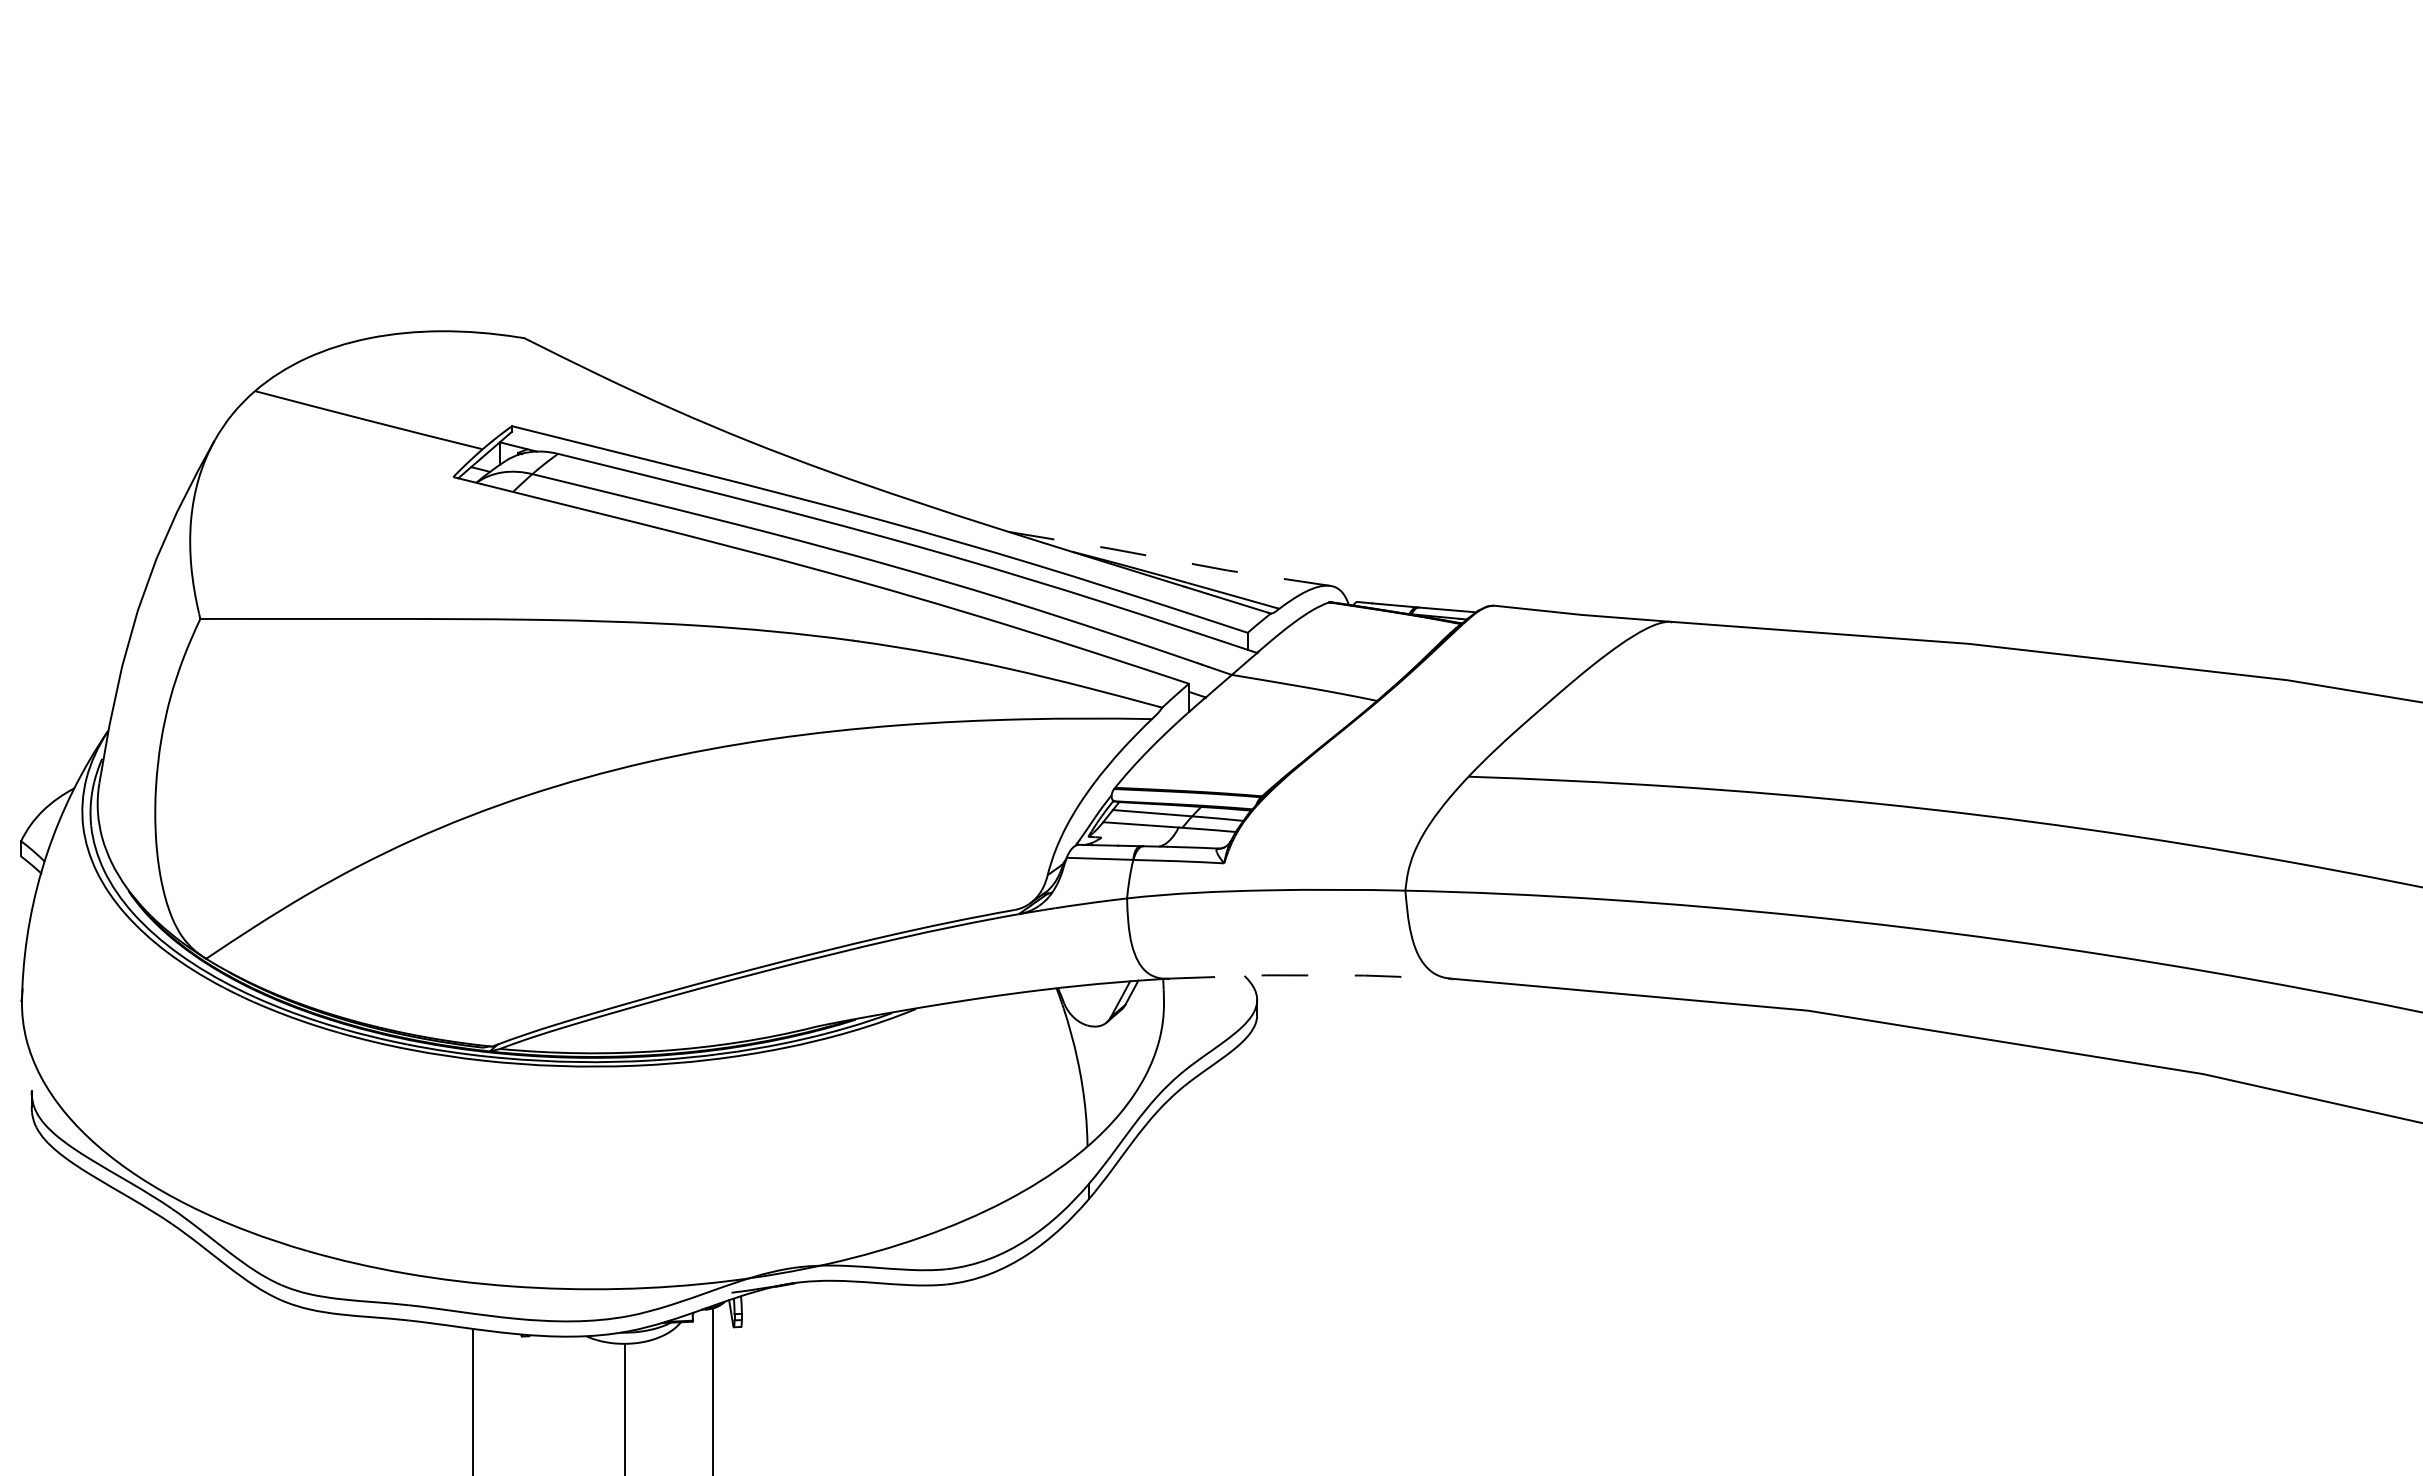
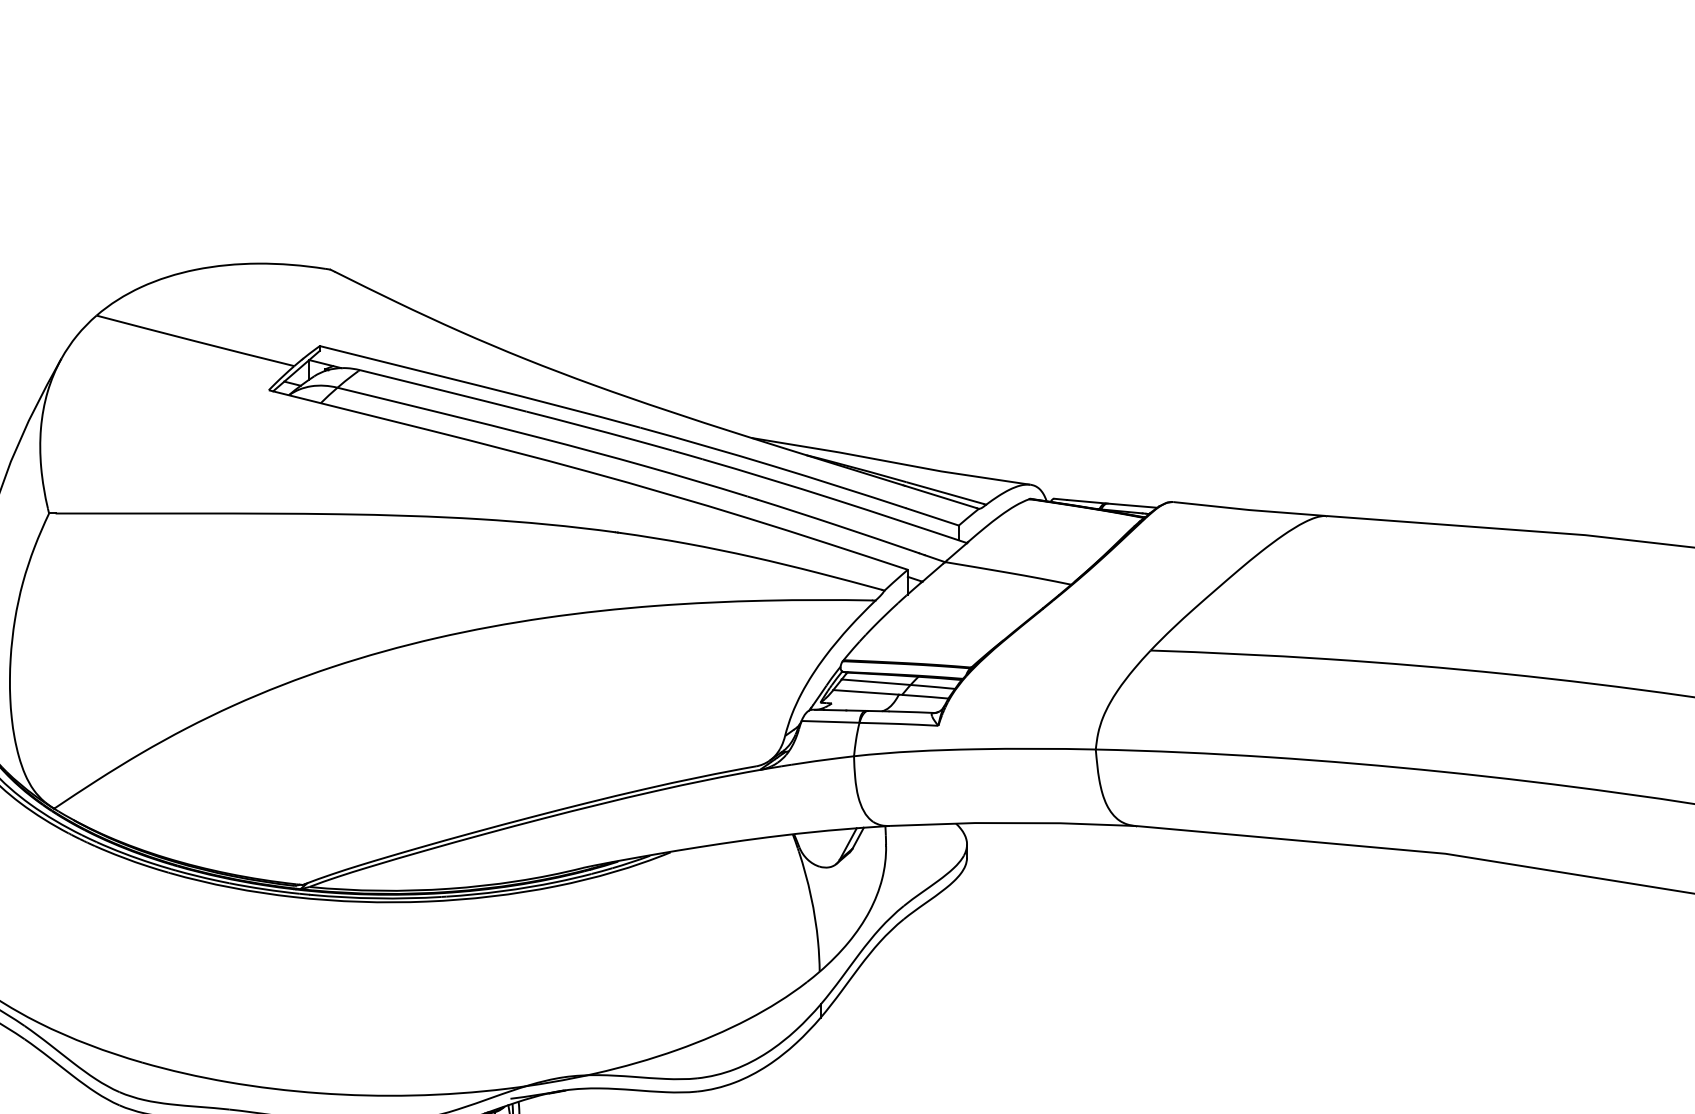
line: (1168, 559) -> (890, 461), dashed -> solid
line: (1310, 975) -> (1013, 823), dashed -> solid

